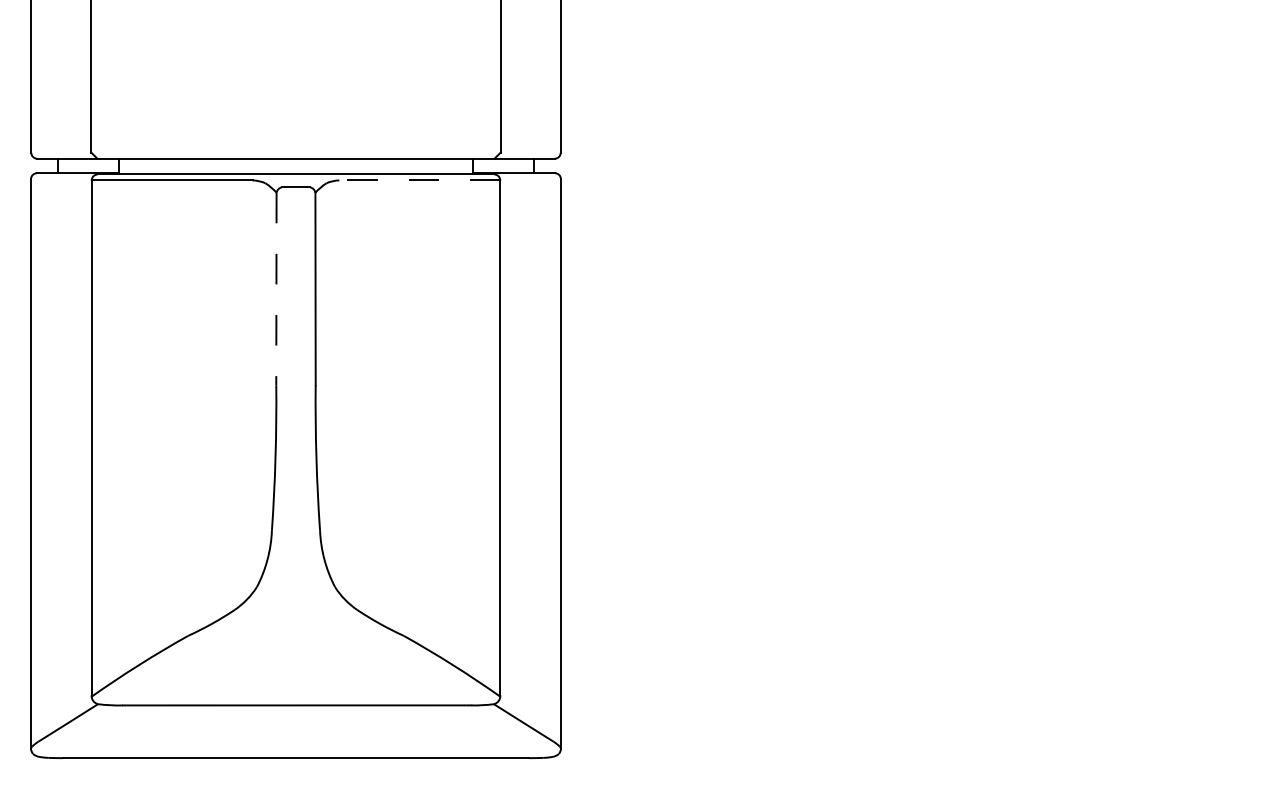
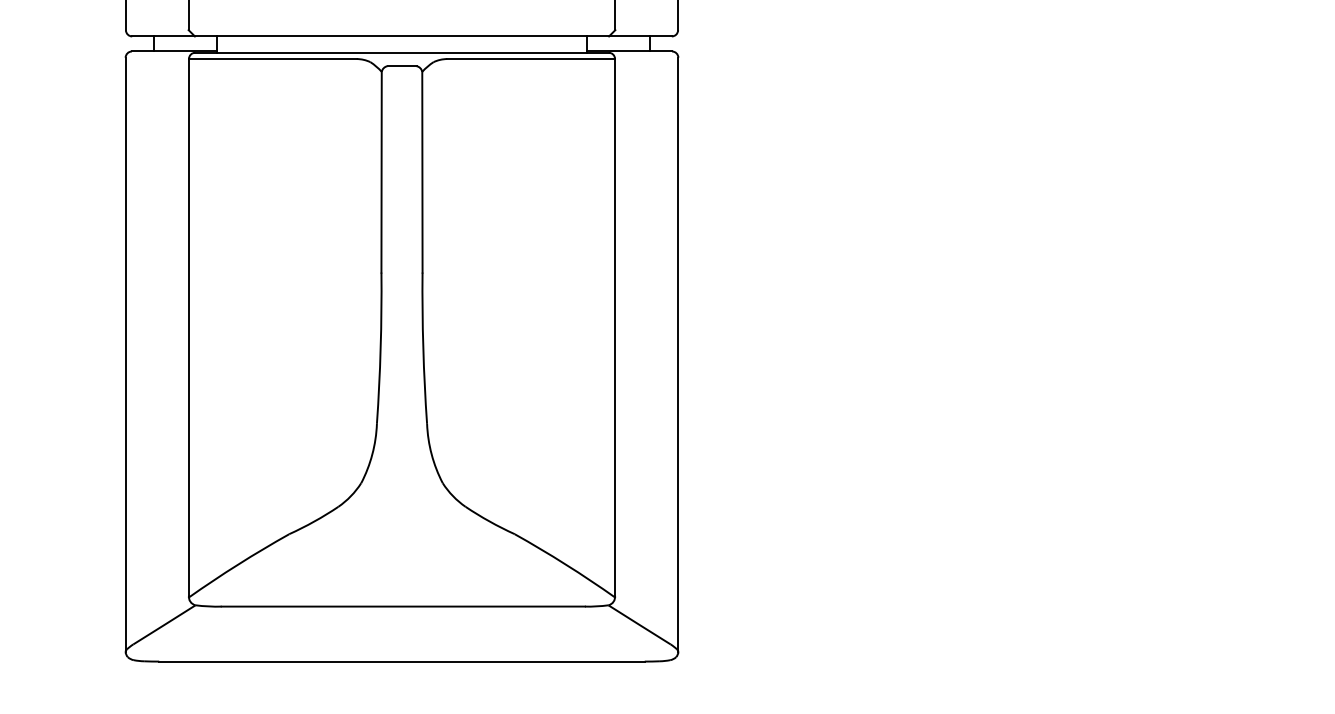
line: (419, 180) -> (530, 59), dashed -> solid
line: (276, 289) -> (381, 172), dashed -> solid

